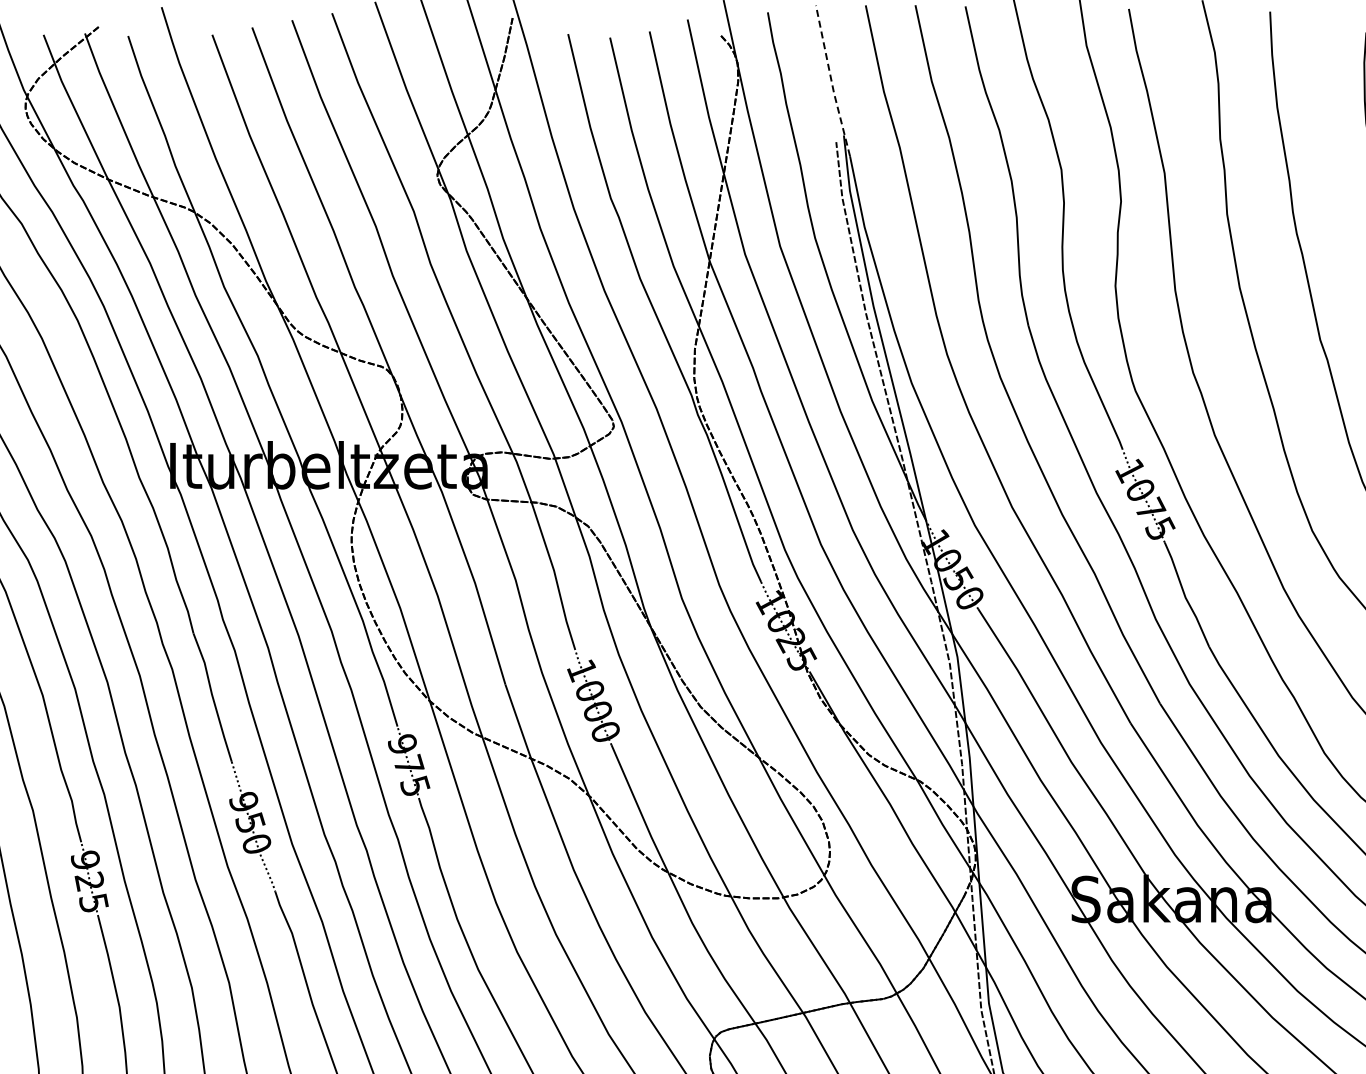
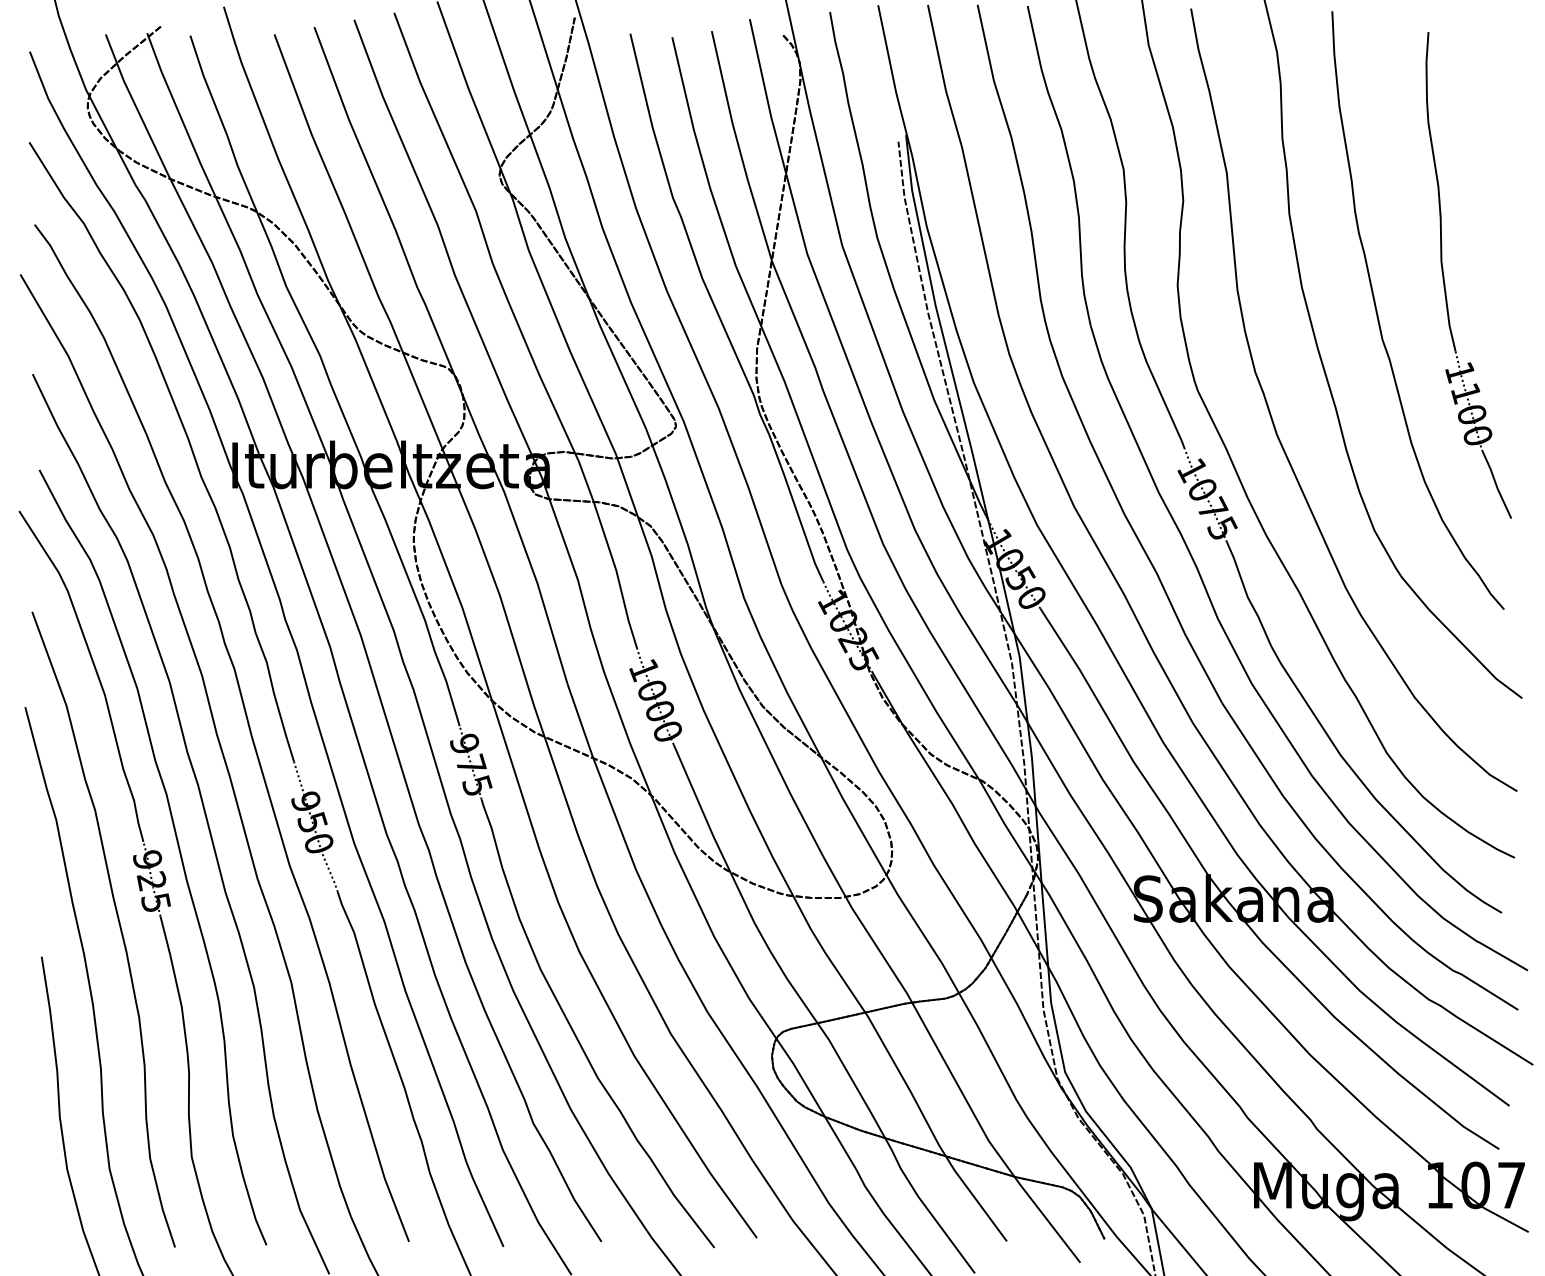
line: (831, 80) -> (893, 80), dashed -> solid

